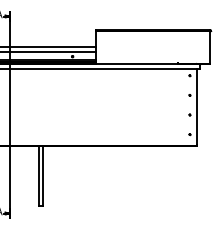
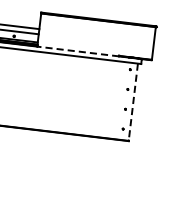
line: (136, 64) -> (77, 51), solid -> dashed
line: (196, 107) -> (133, 102), solid -> dashed

